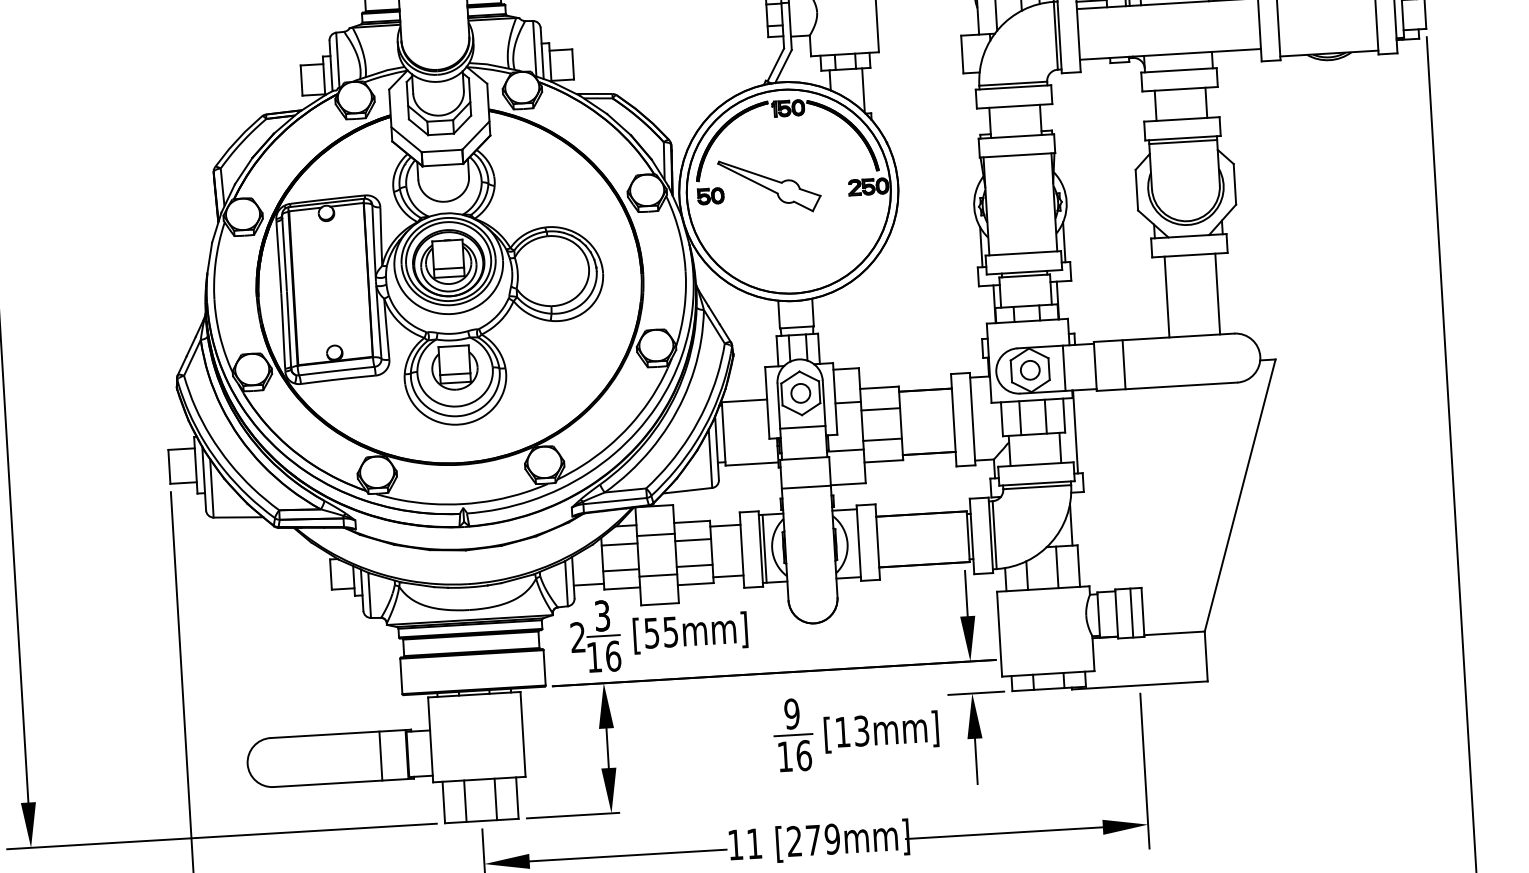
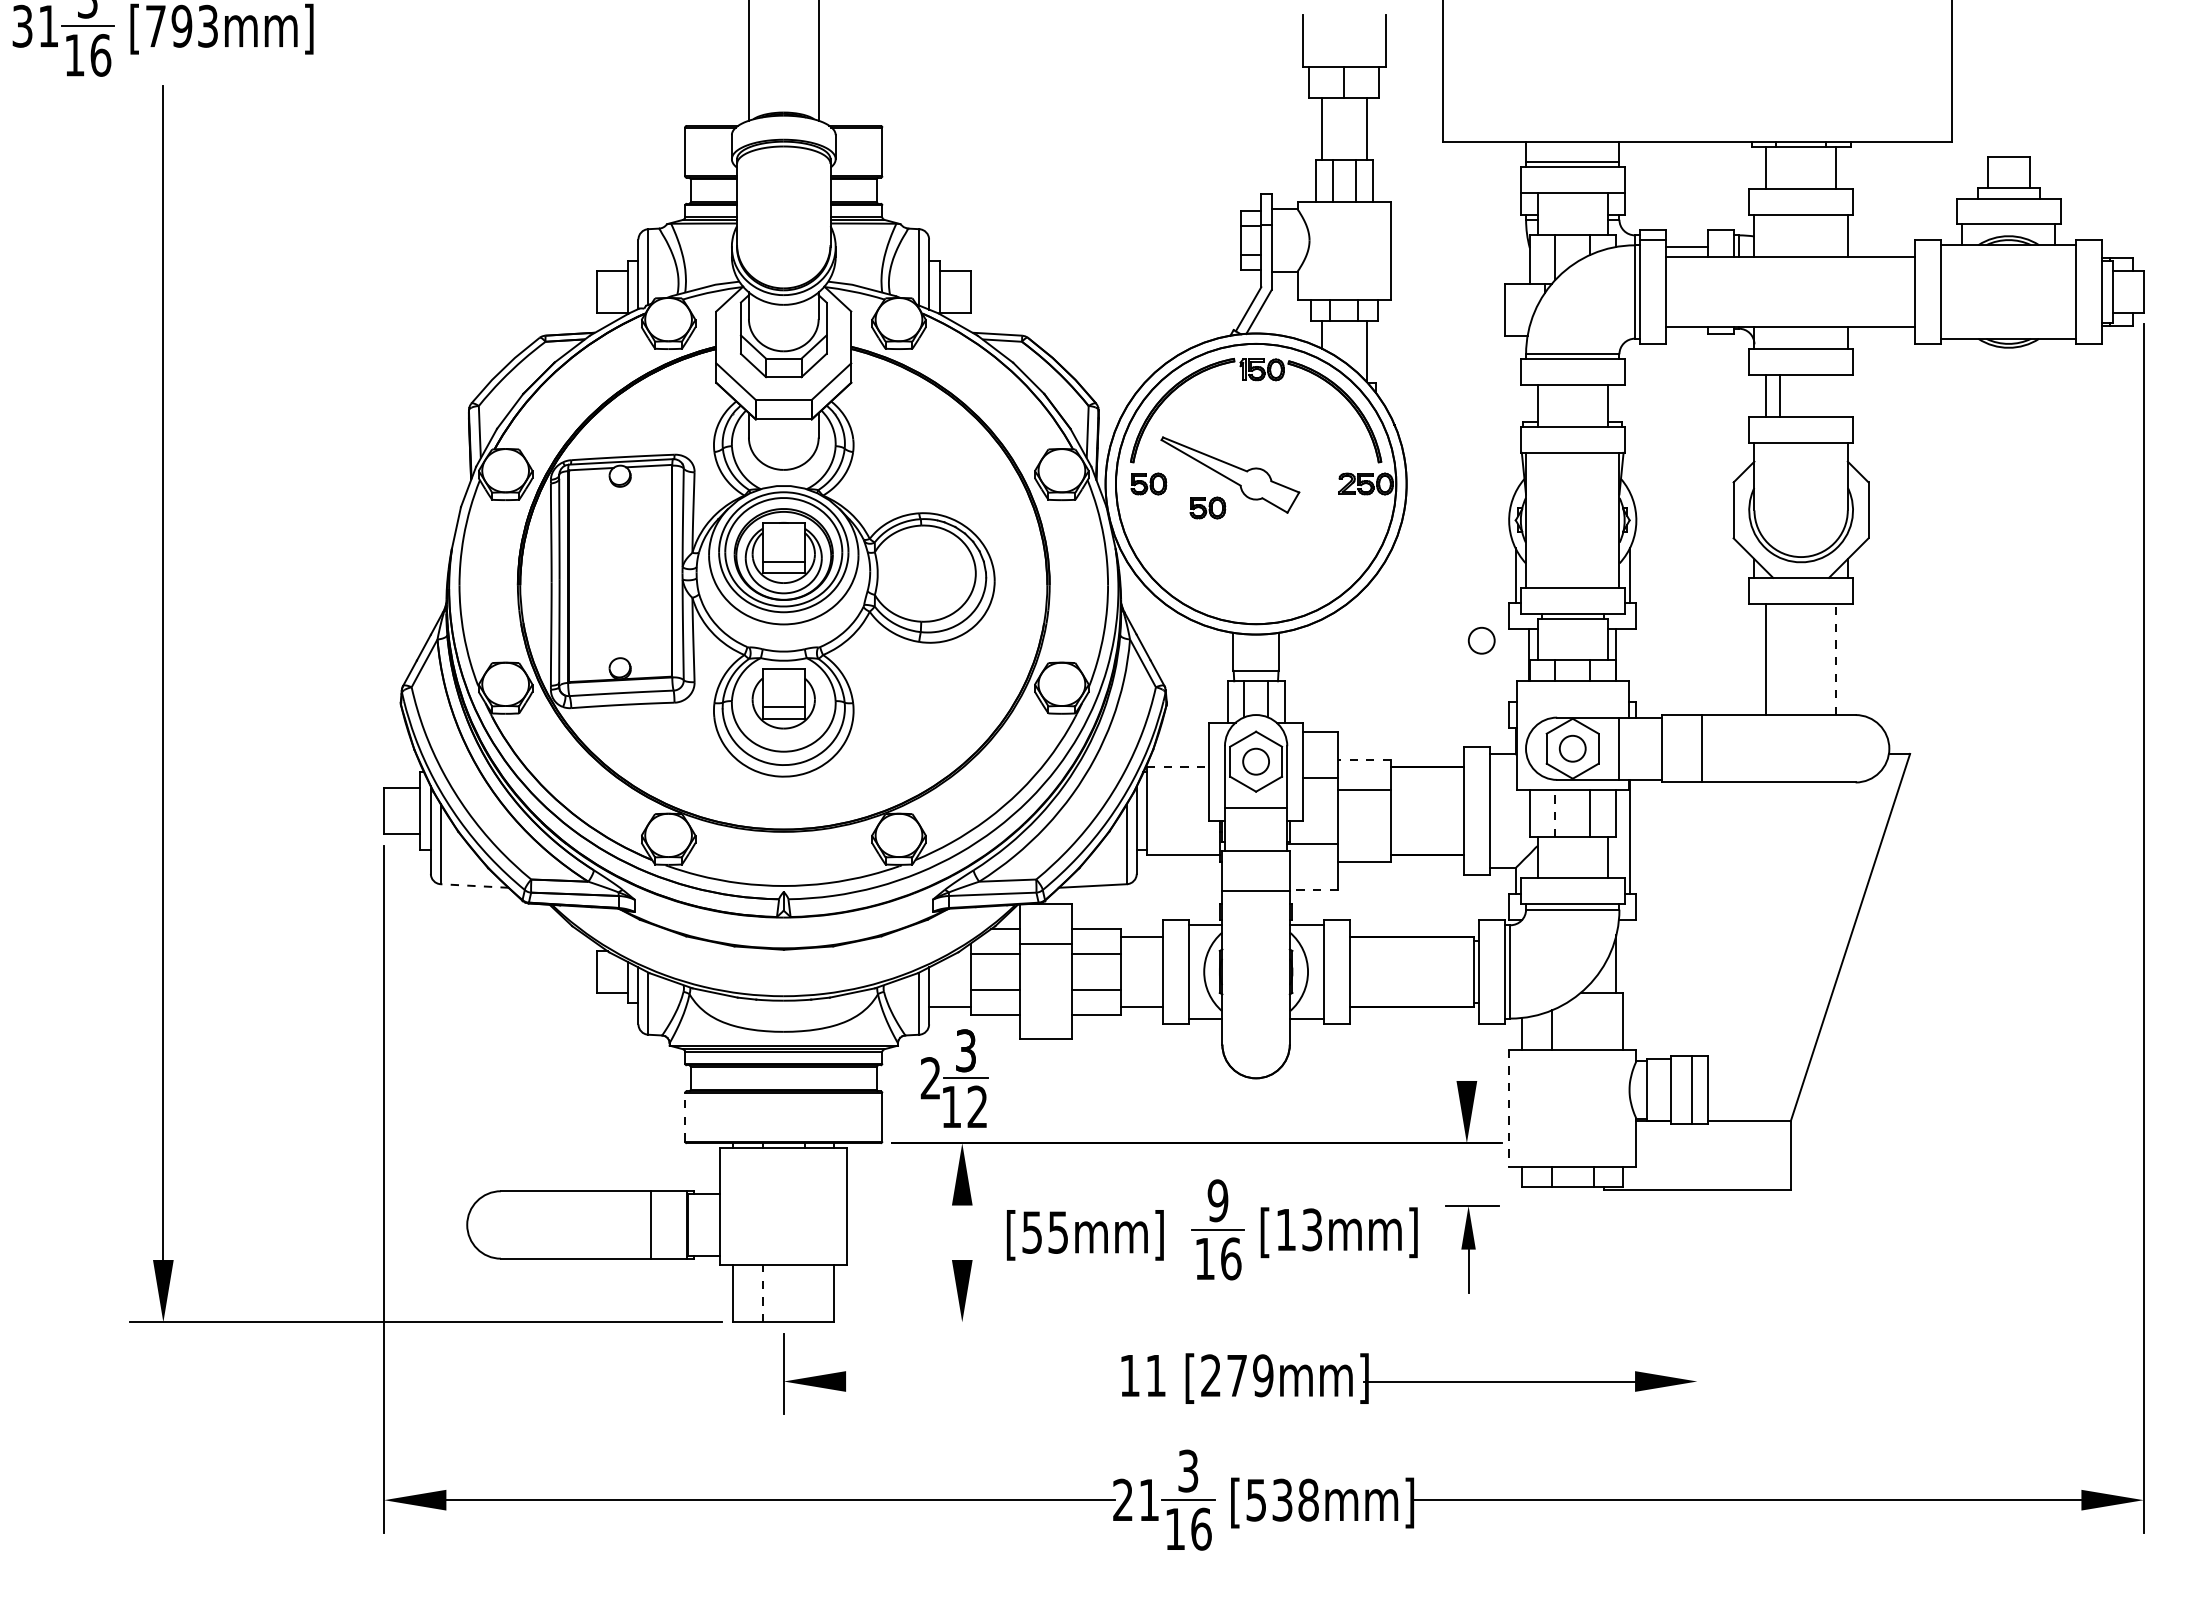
line: (1206, 102) -> (1780, 396), moved
line: (1182, 142) -> (1800, 448), removed
part: (754, 210) -> (1207, 507), added
line: (1218, 294) -> (1836, 659), solid -> dashed
circle: (959, 295) -> (1481, 640), added
line: (879, 387) -> (1364, 760), solid -> dashed
line: (744, 400) -> (1178, 767), solid -> dashed
line: (1020, 418) -> (1555, 813), solid -> dashed
line: (882, 440) -> (1364, 832), removed
line: (848, 484) -> (1313, 890), solid -> dashed
line: (238, 517) -> (474, 885), solid -> dashed
line: (764, 548) -> (1193, 971), removed
line: (1057, 566) -> (1593, 1020), removed
line: (658, 575) -> (1045, 999), removed
line: (966, 593) -> (1466, 1049), removed
text: (690, 633) -> (1085, 1235), moved
line: (999, 634) -> (1509, 1108), solid -> dashed
text: (613, 655) -> (977, 1106), 16 -> 12
line: (401, 675) -> (685, 1116), solid -> dashed
part: (979, 738) -> (1472, 1249), size x0.7
line: (607, 748) -> (962, 1232), removed
line: (1145, 770) -> (1697, 1307), removed
line: (495, 799) -> (804, 1293), removed
line: (465, 801) -> (762, 1293), solid -> dashed
line: (572, 815) -> (908, 1322), removed
line: (628, 855) -> (981, 1381), removed

